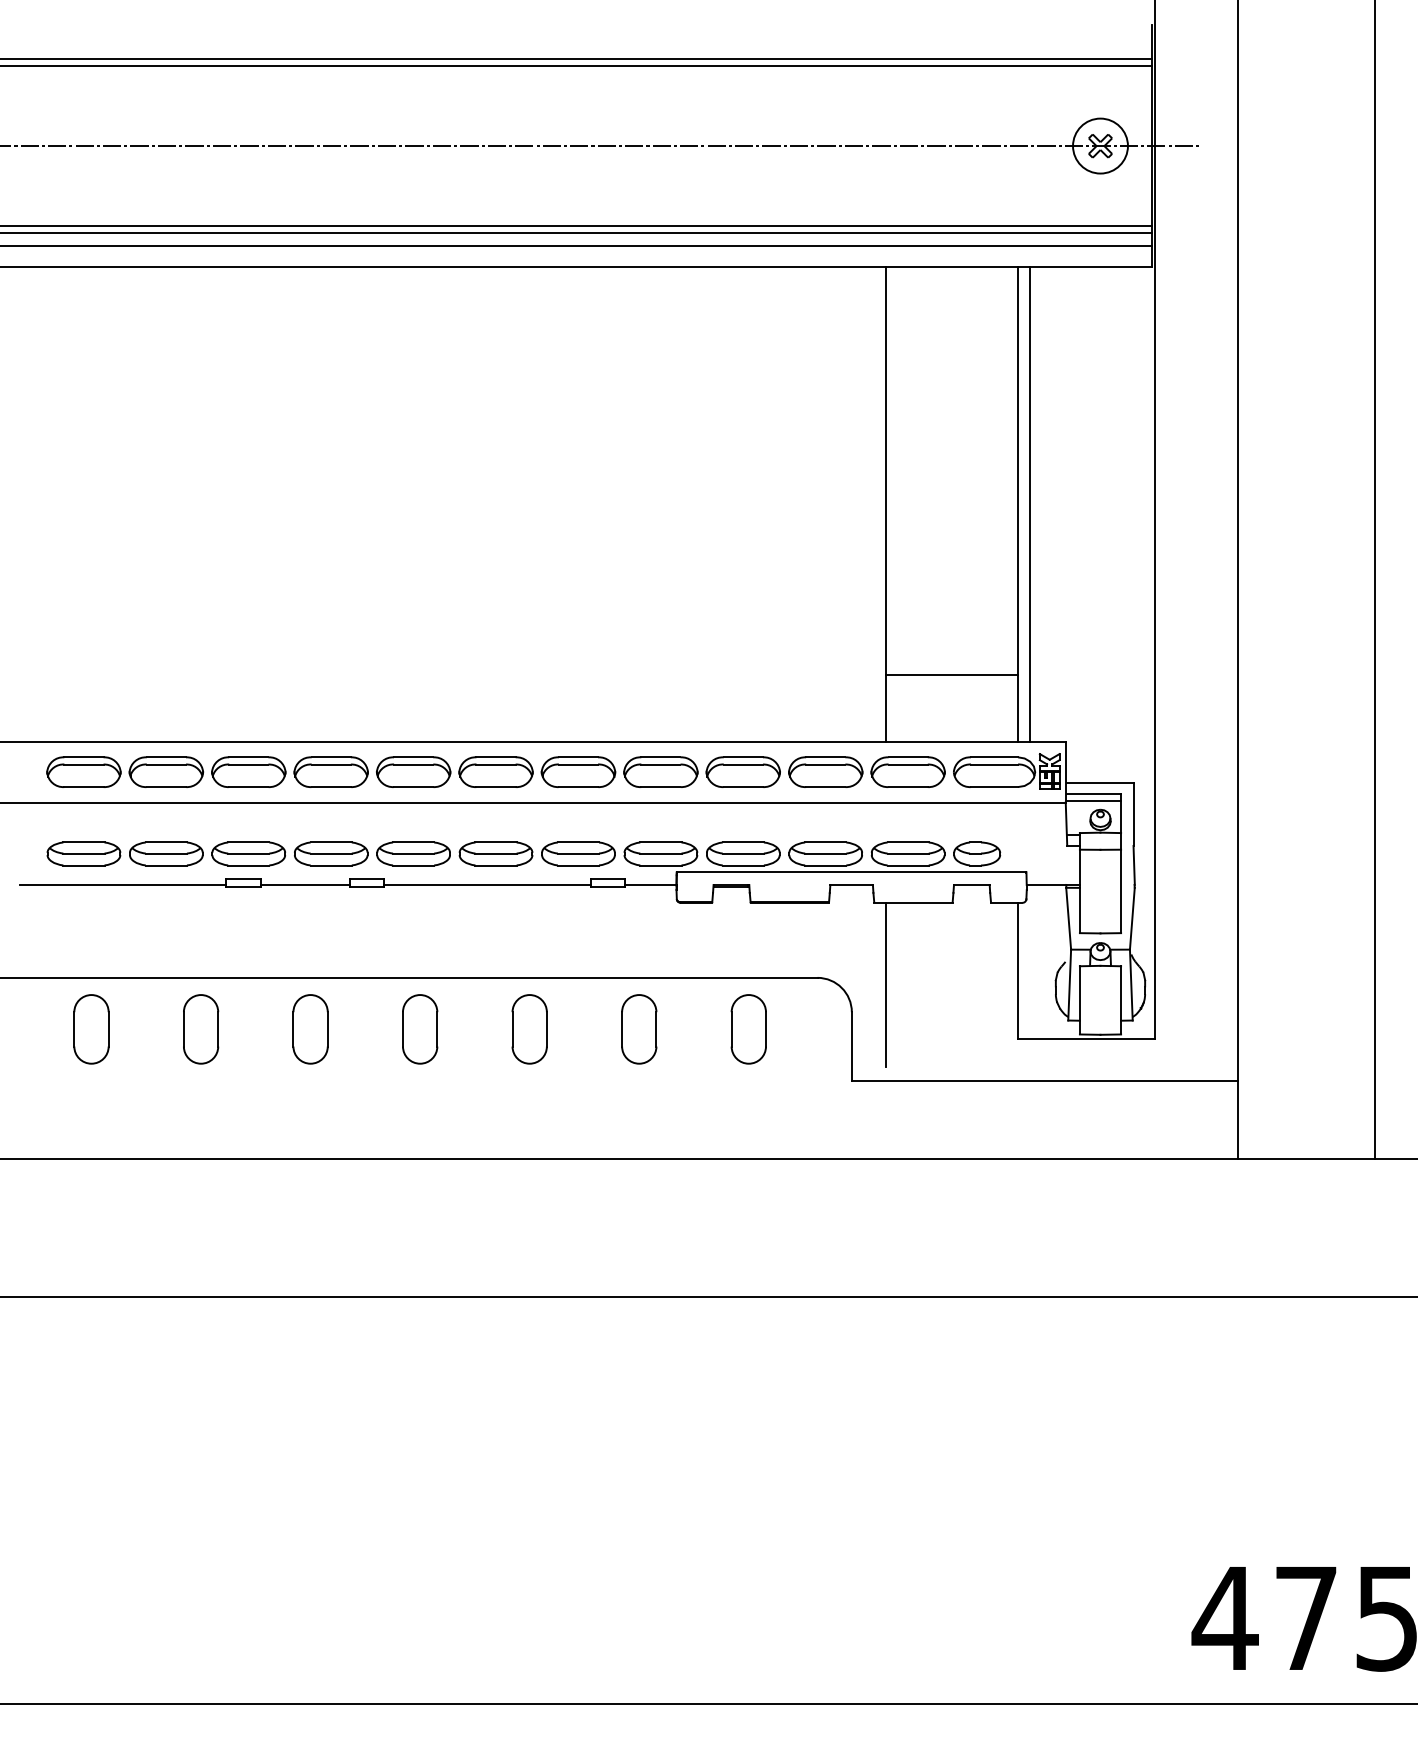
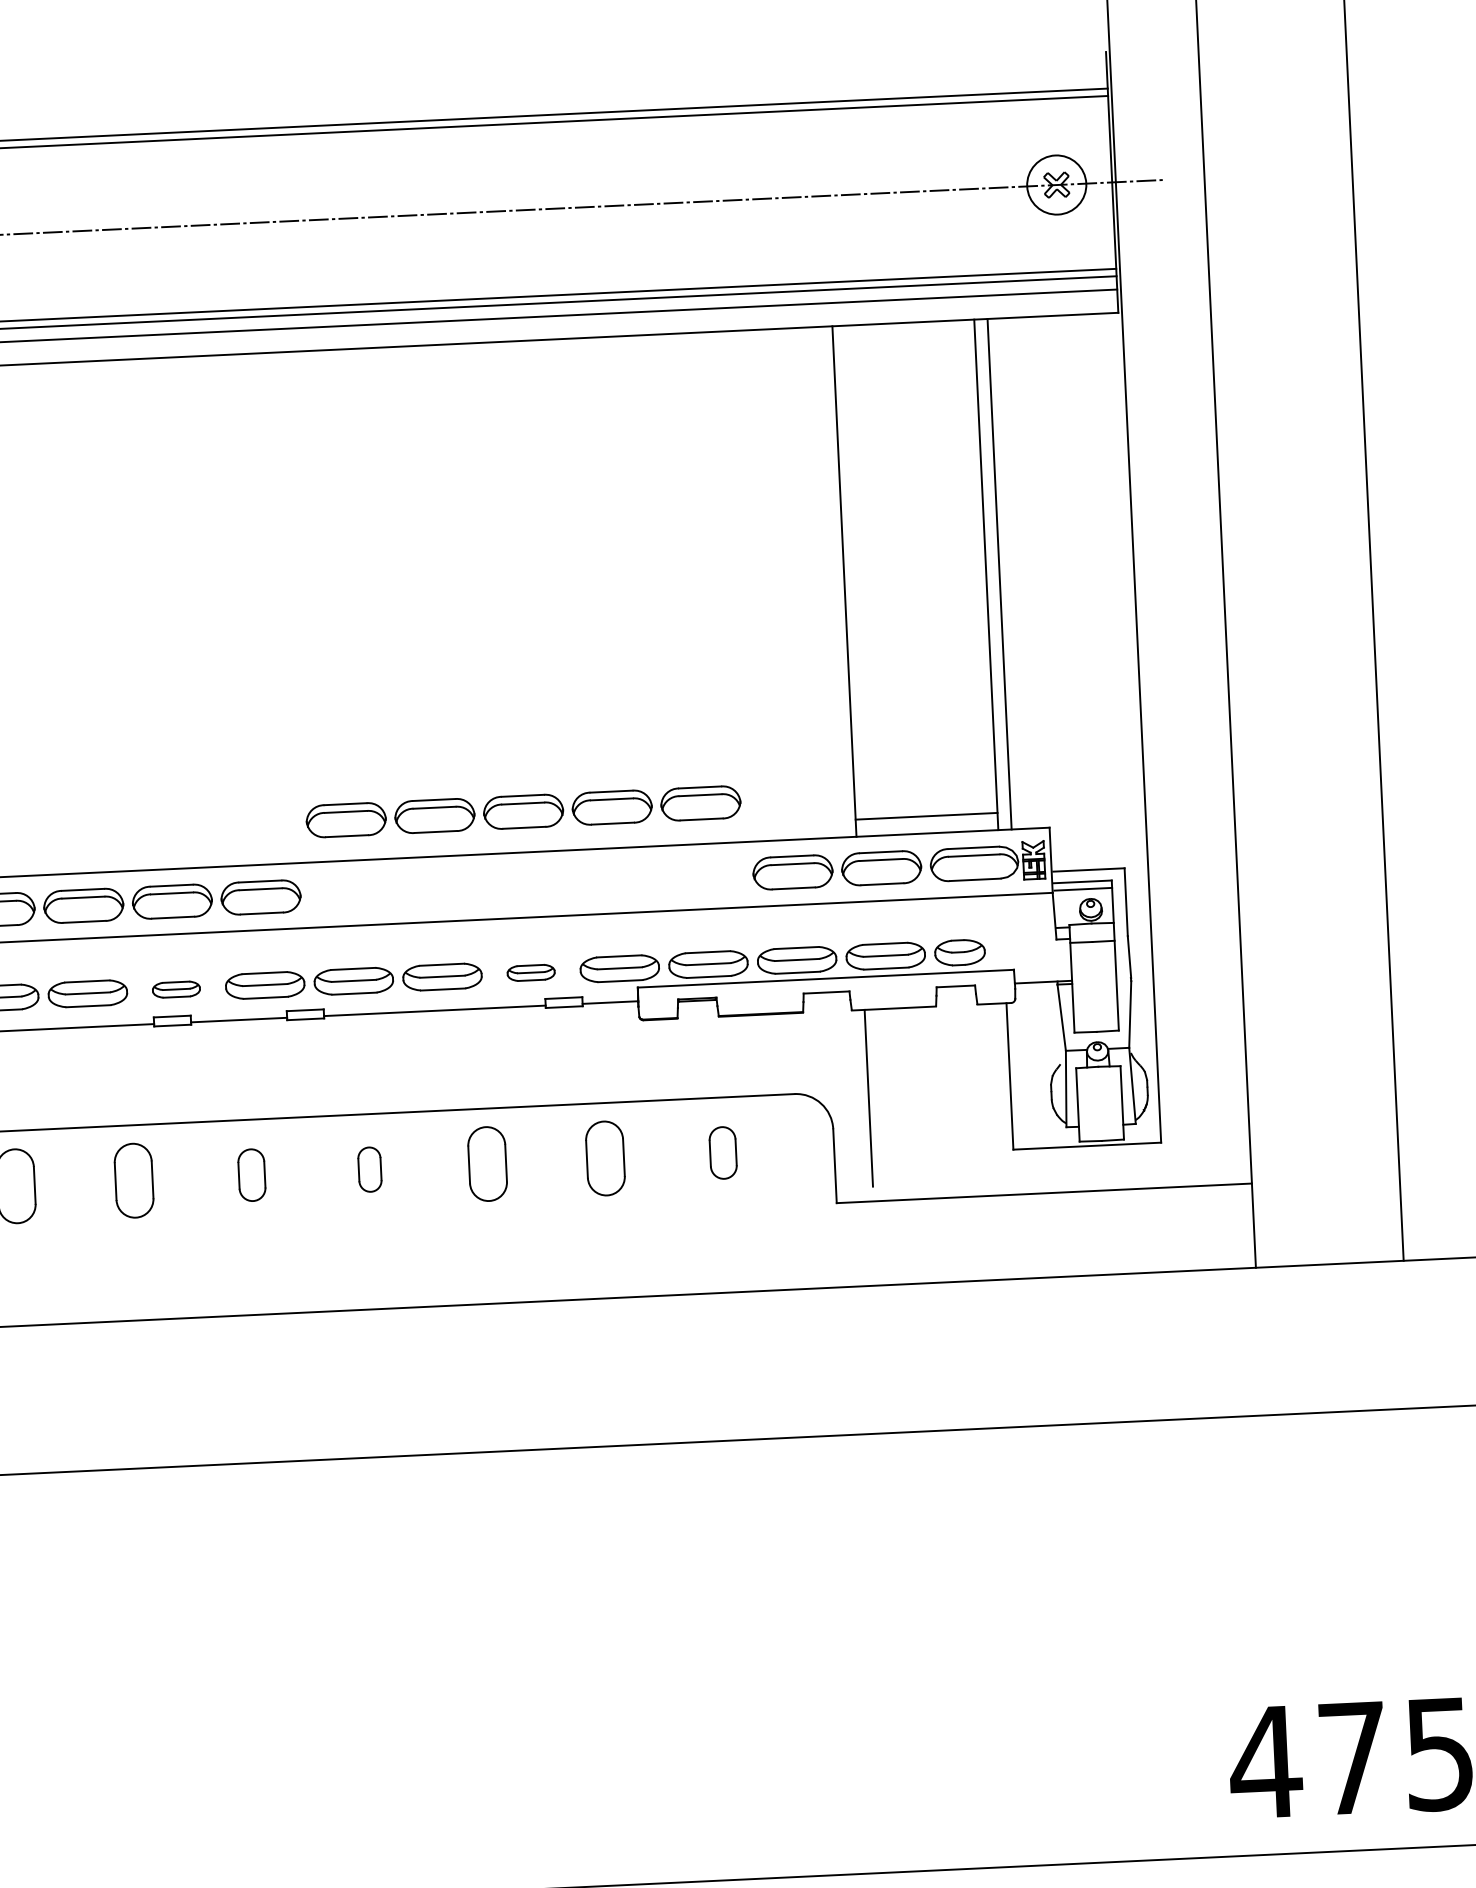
line: (952, 674) -> (926, 815), moved
part: (578, 771) -> (523, 811), moved
part: (248, 853) -> (176, 989), size x0.6
part: (578, 853) -> (531, 972), size x0.6
part: (310, 1029) -> (251, 1175), size x0.7
part: (420, 1029) -> (370, 1169), size x0.6
part: (748, 1029) -> (722, 1153), size x0.7

